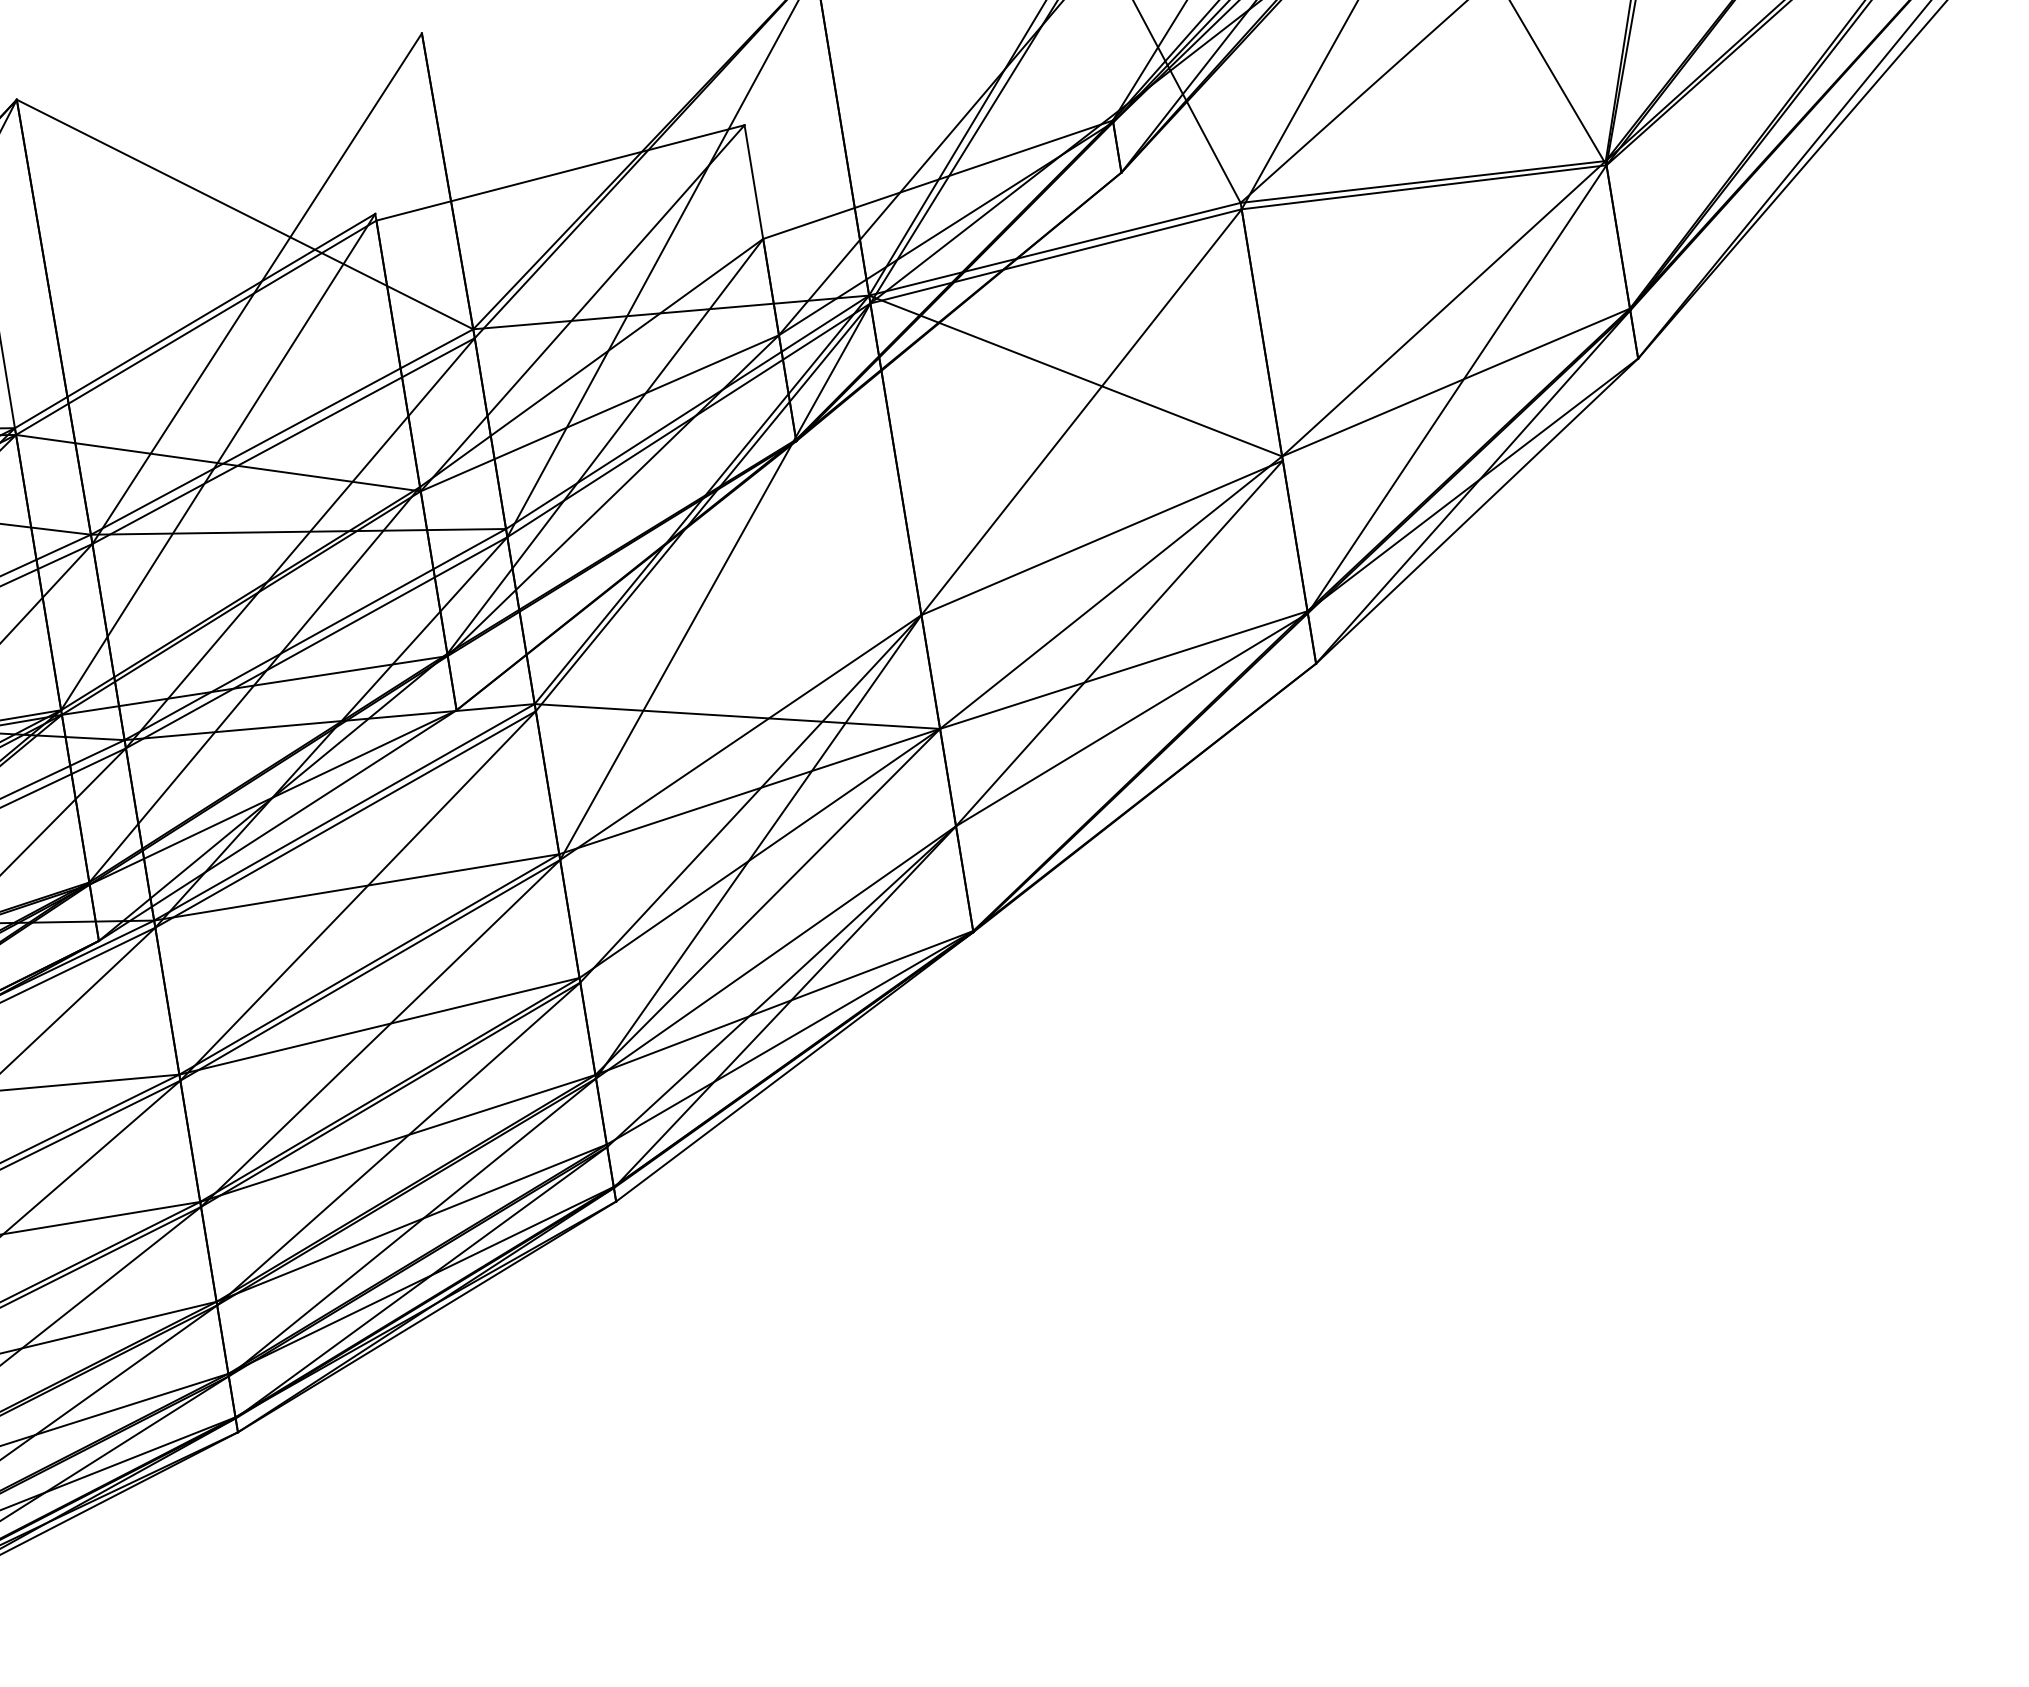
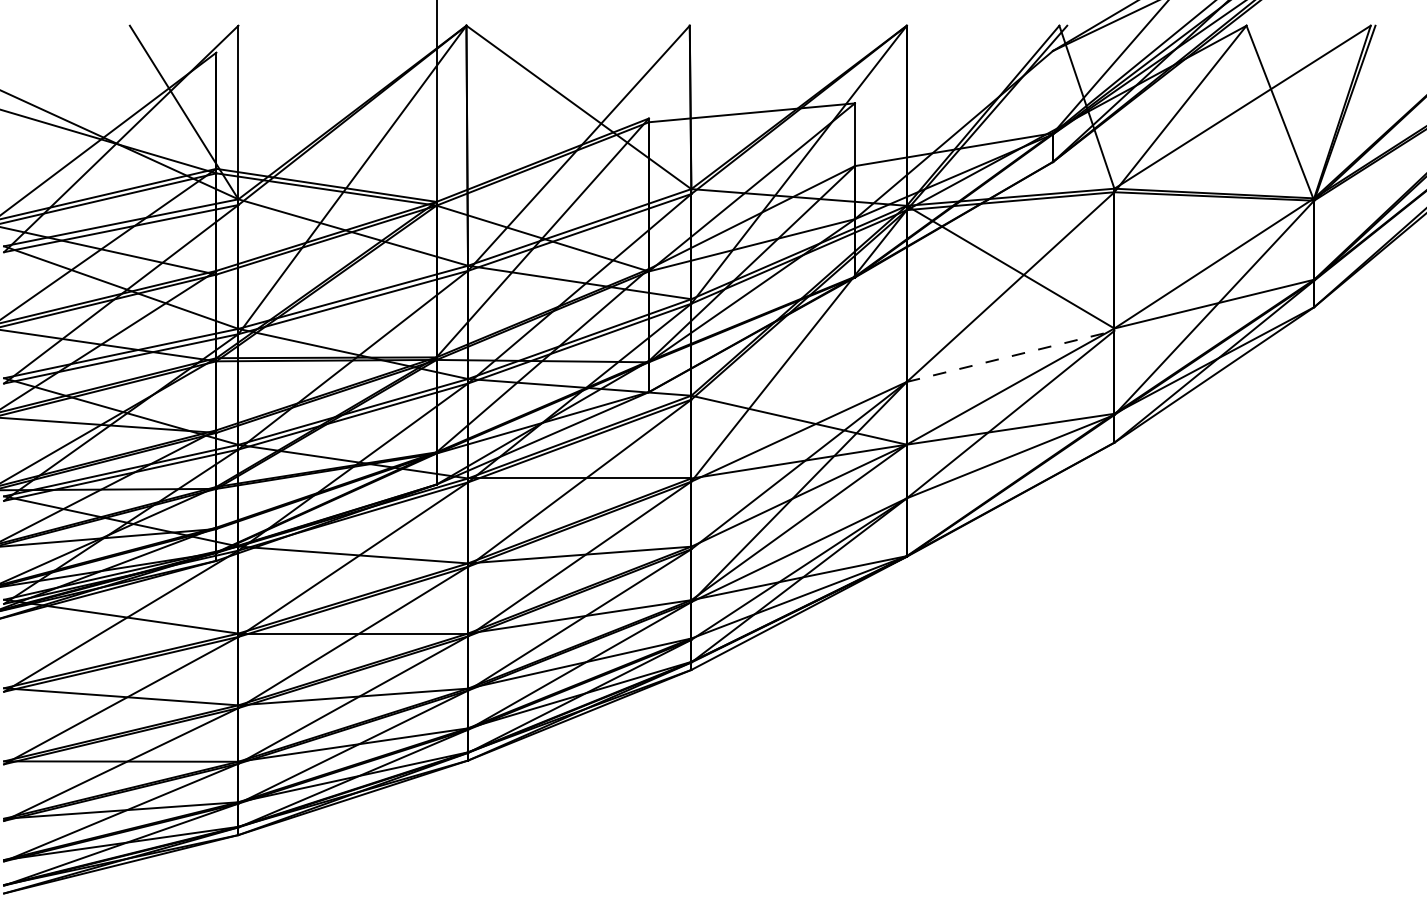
line: (1101, 538) -> (1010, 356), solid -> dashed

